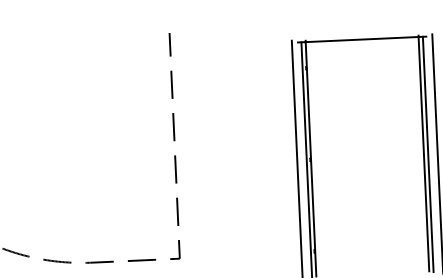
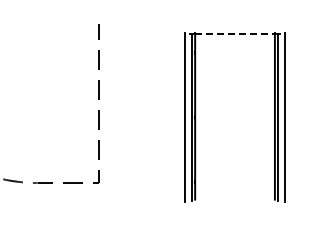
line: (362, 39) -> (235, 34), solid -> dashed

